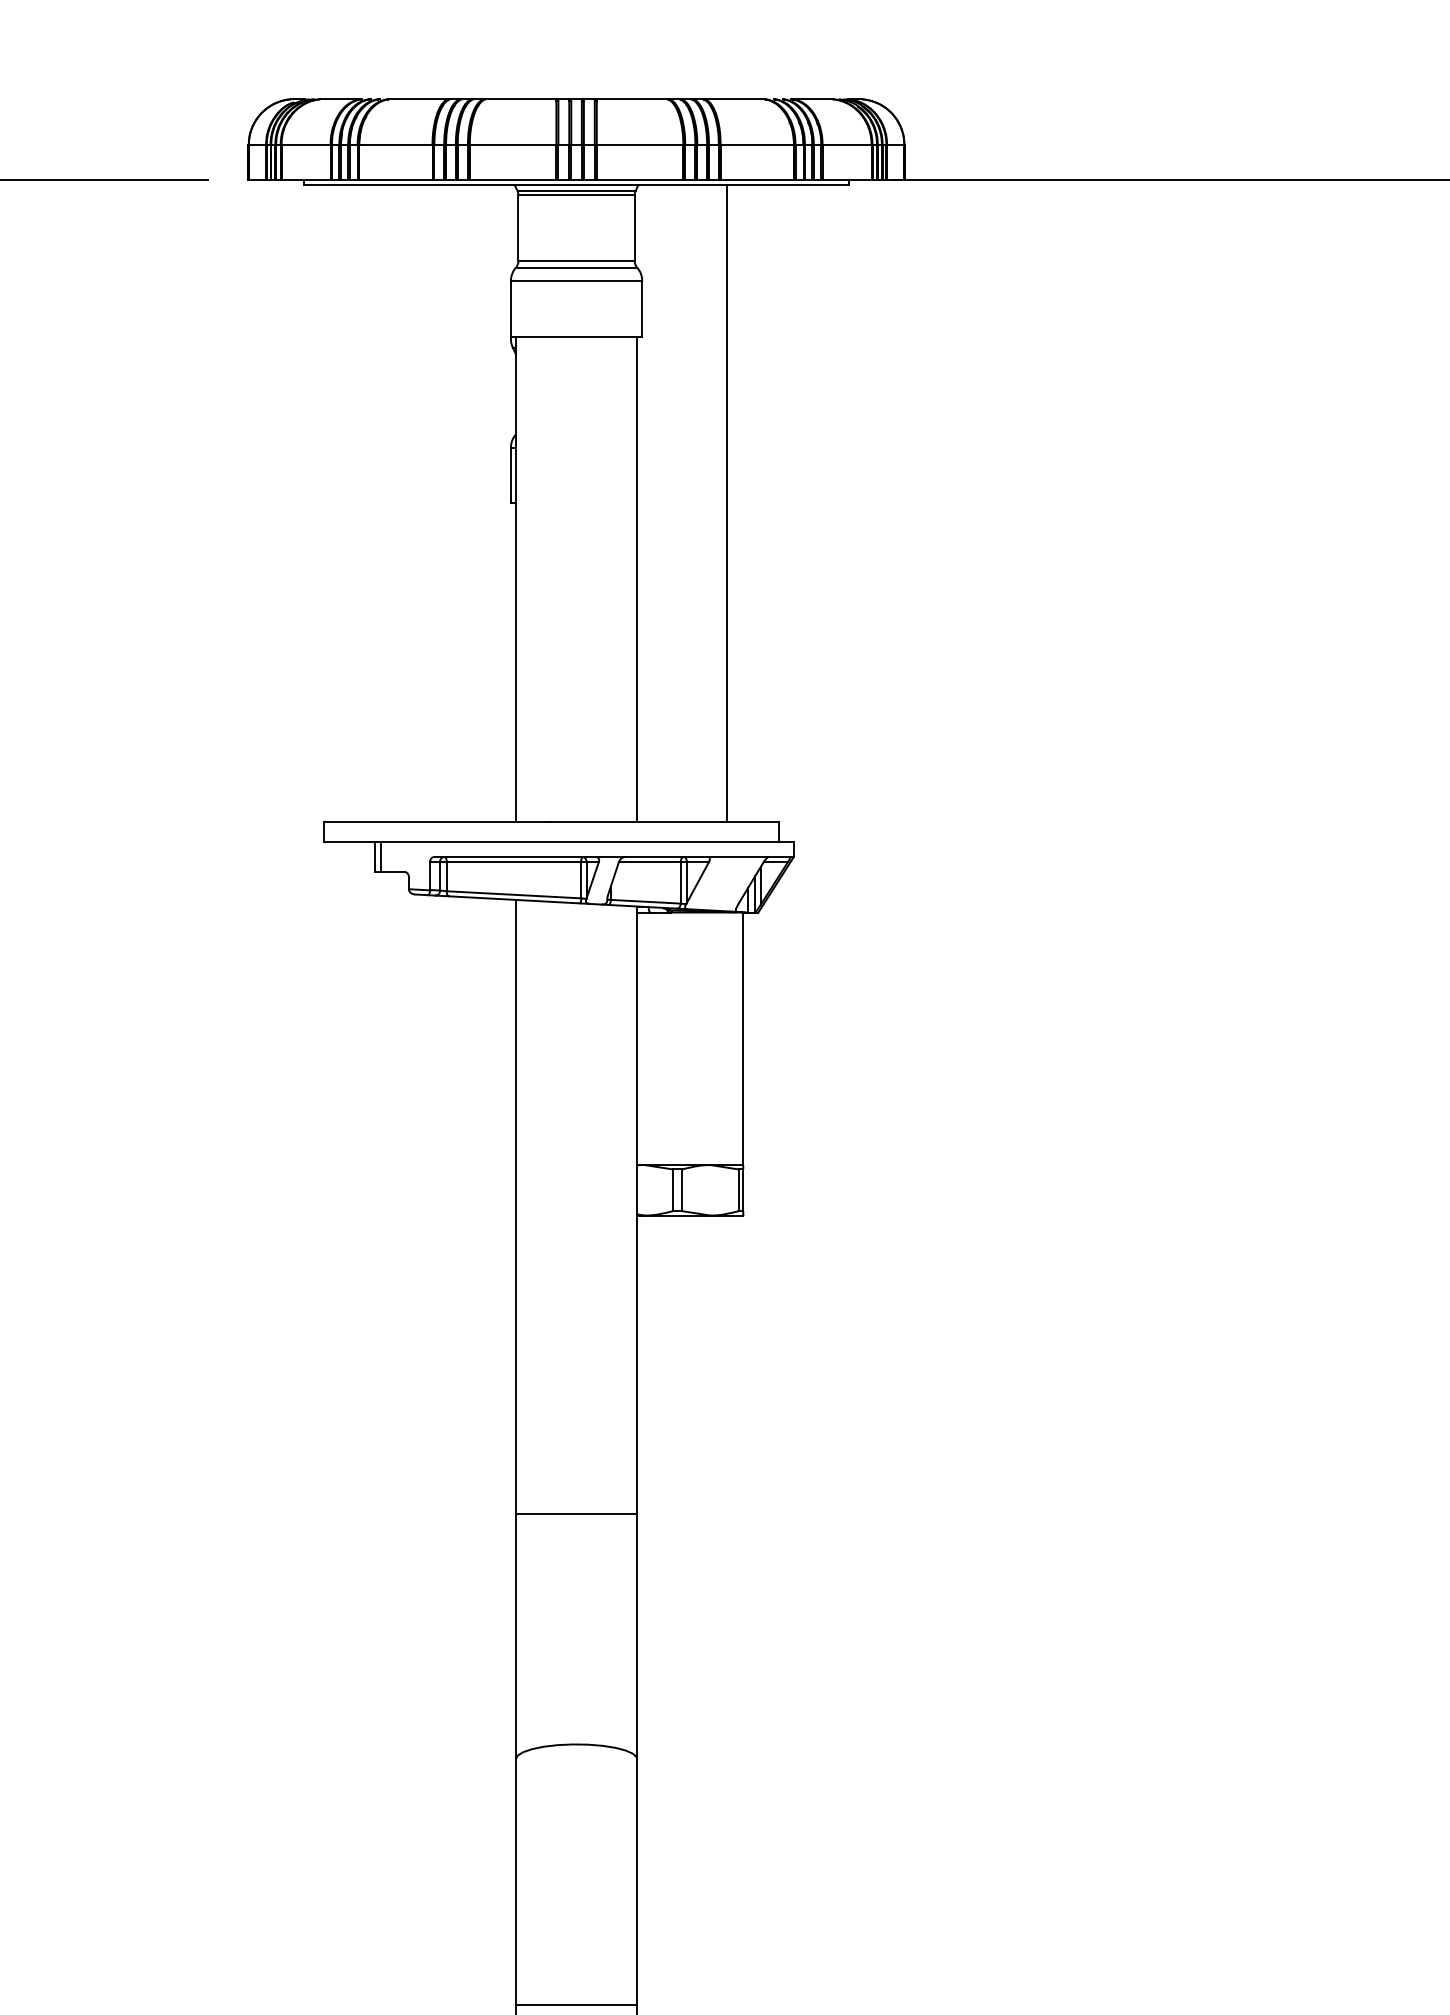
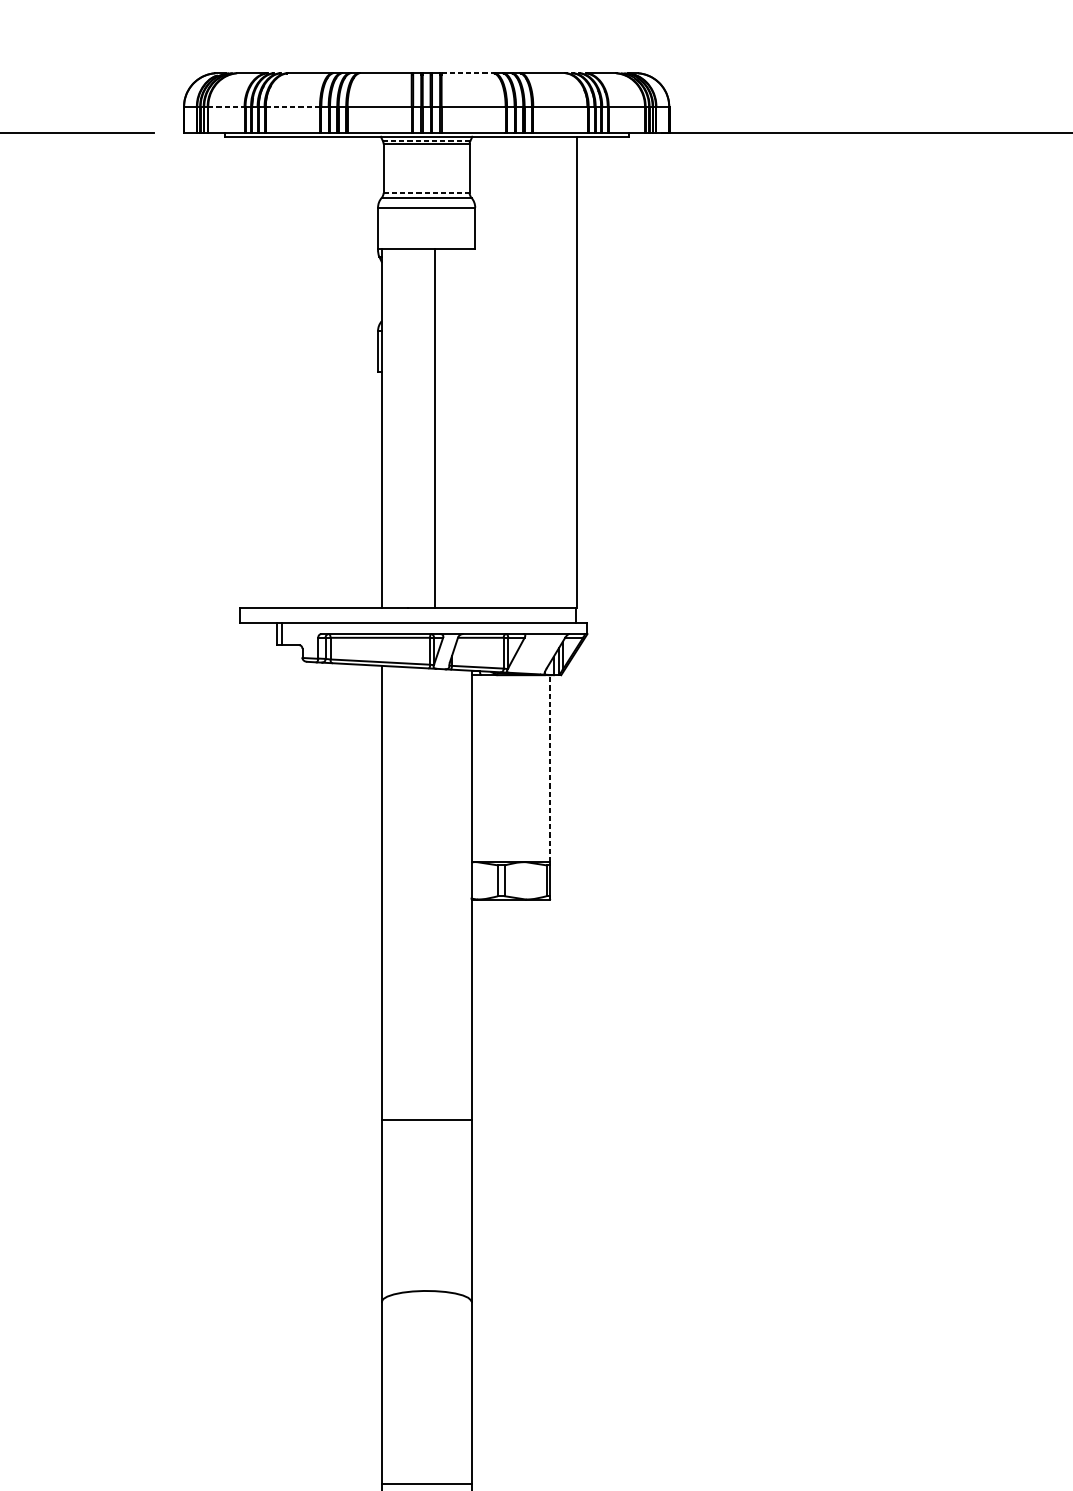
line: (632, 99) -> (468, 73), solid -> dashed
line: (306, 144) -> (226, 106), solid -> dashed
line: (395, 144) -> (292, 106), solid -> dashed
line: (577, 190) -> (427, 140), solid -> dashed
line: (577, 260) -> (427, 192), solid -> dashed
line: (727, 503) -> (576, 372), moved
line: (637, 578) -> (435, 427), moved
line: (743, 1038) -> (550, 768), solid -> dashed

